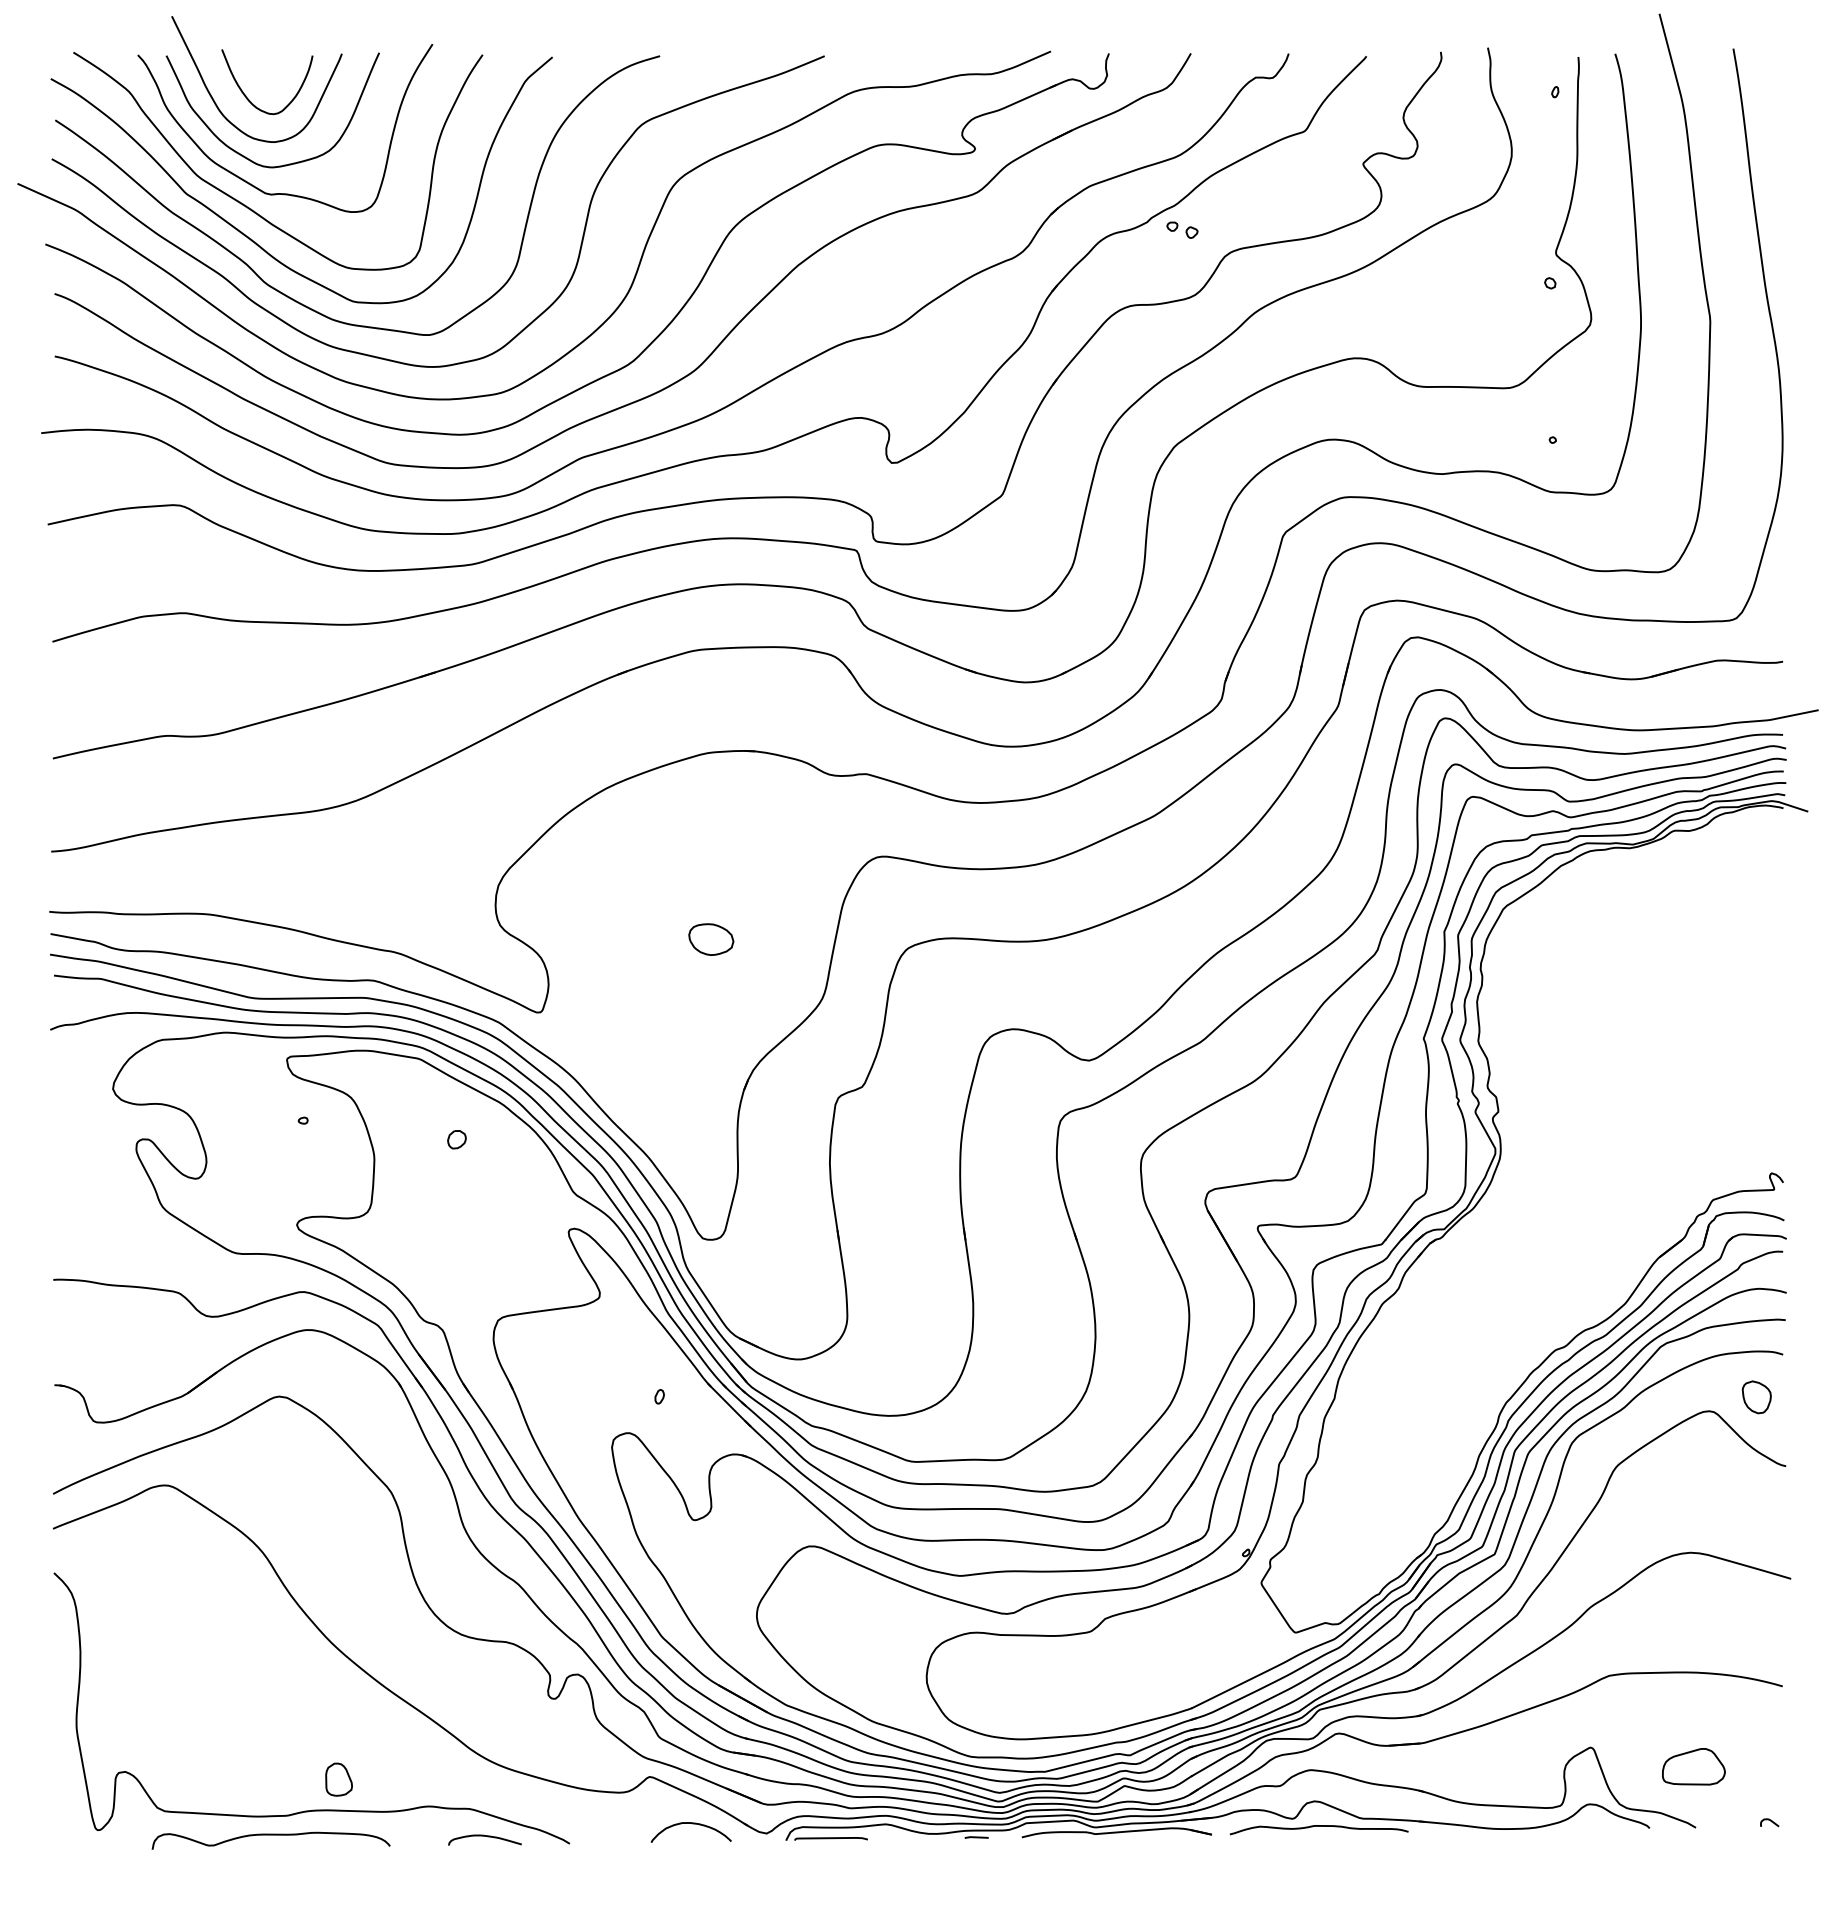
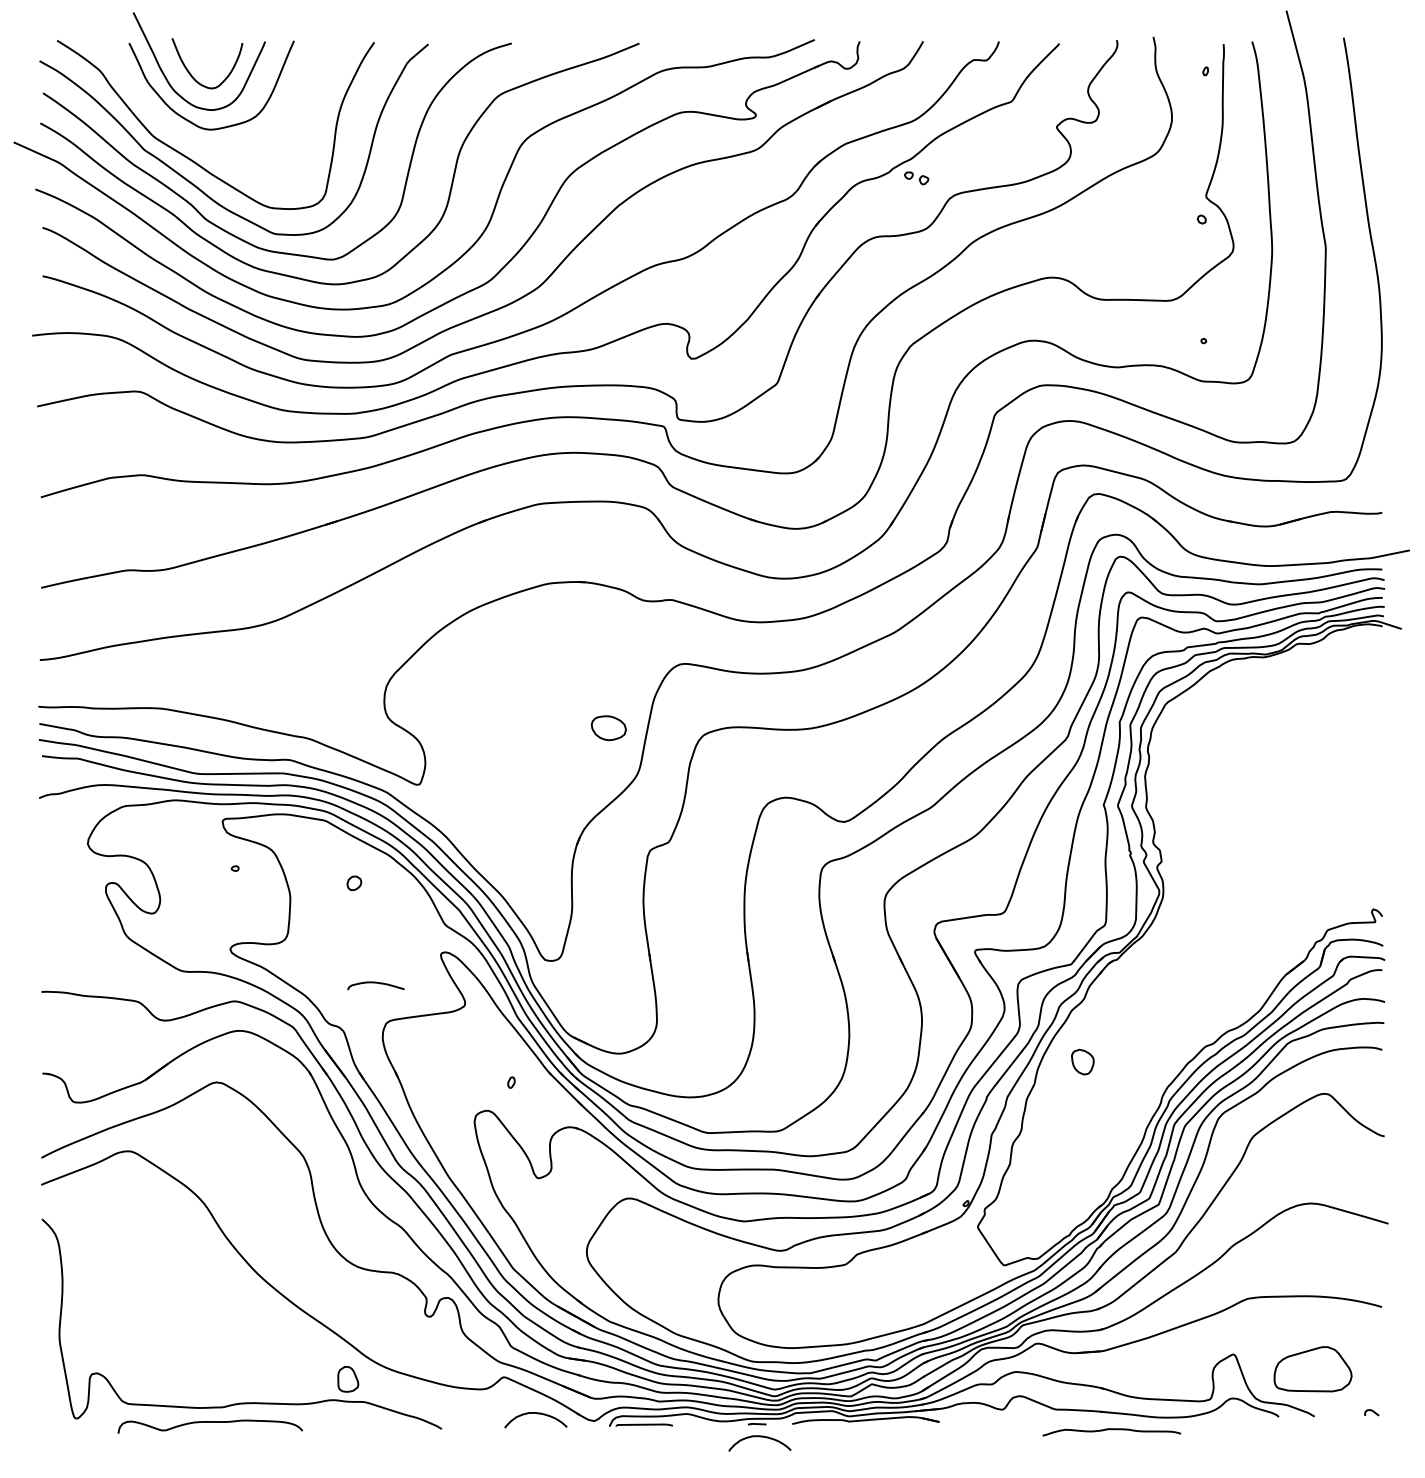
curve: (254, 185) -> (197, 143), removed
part: (711, 939) -> (609, 728), moved
part: (1756, 1397) -> (1082, 1062), moved
part: (1693, 1766) -> (1312, 1369), size x1.6
part: (338, 1779) -> (347, 1379), moved
curve: (1318, 1826) -> (1111, 1429), moved
curve: (484, 1836) -> (375, 983), moved
curve: (981, 1854) -> (760, 1437), added

